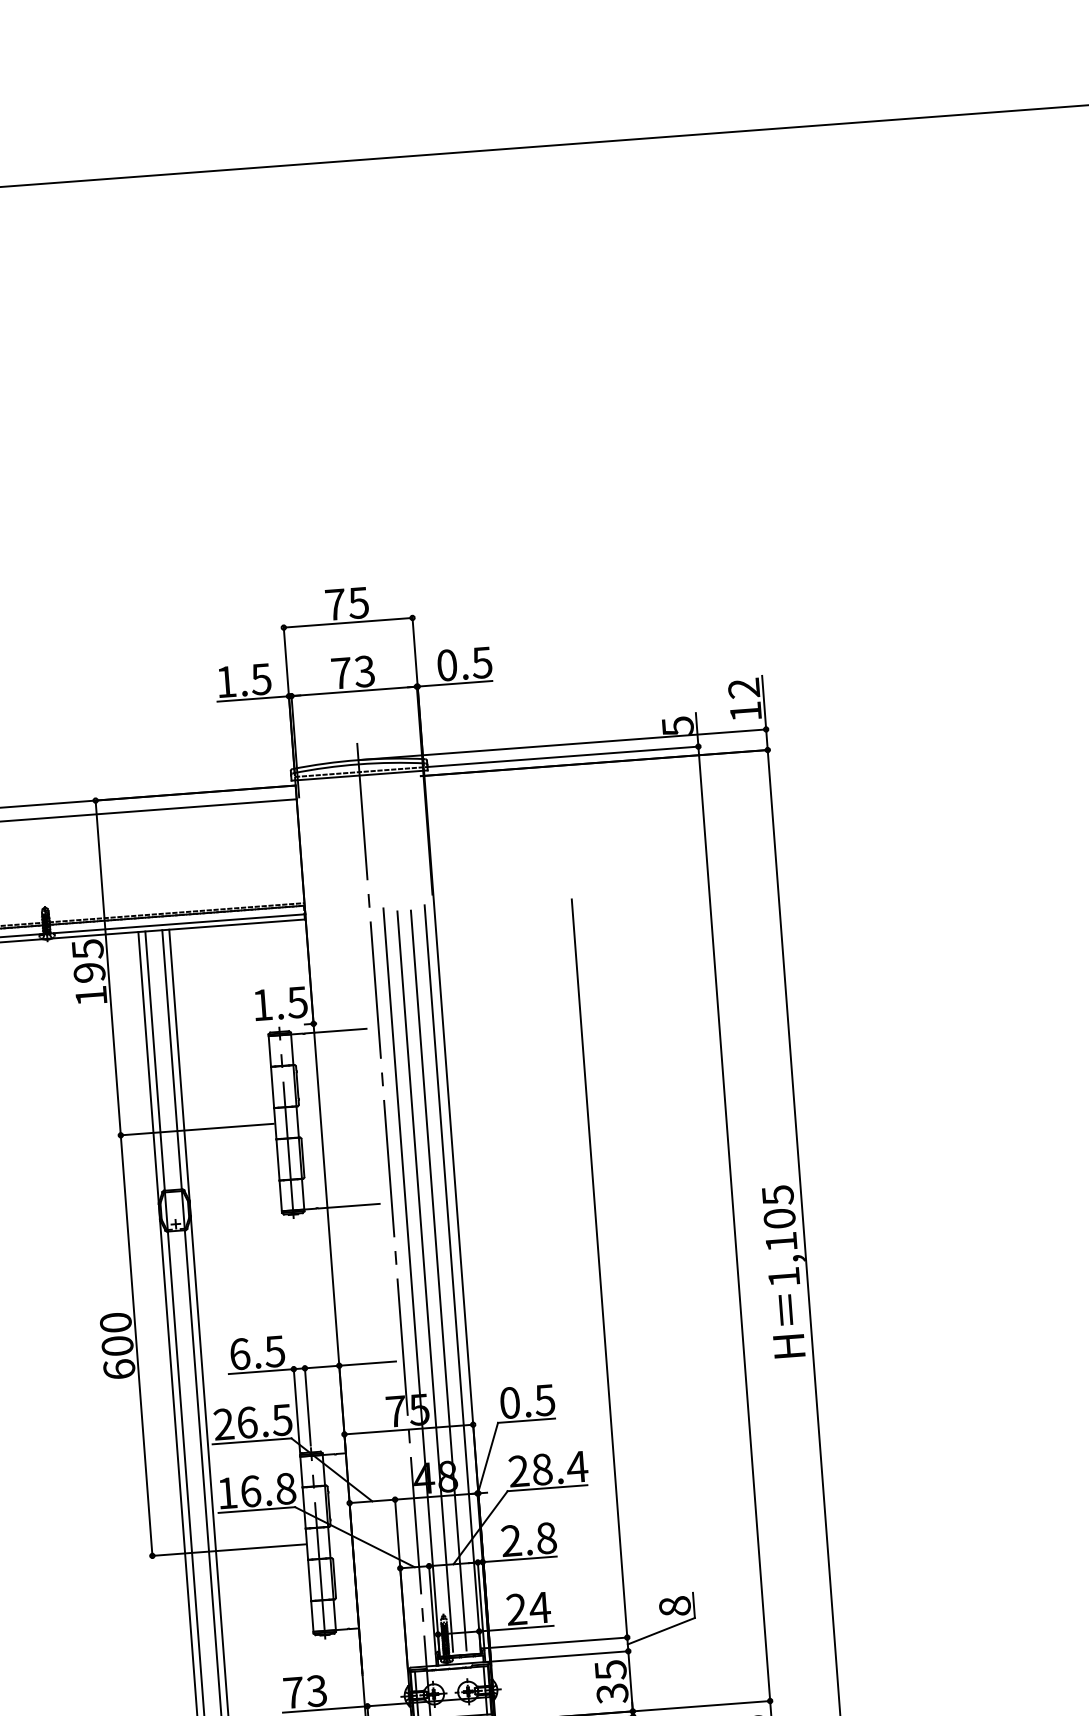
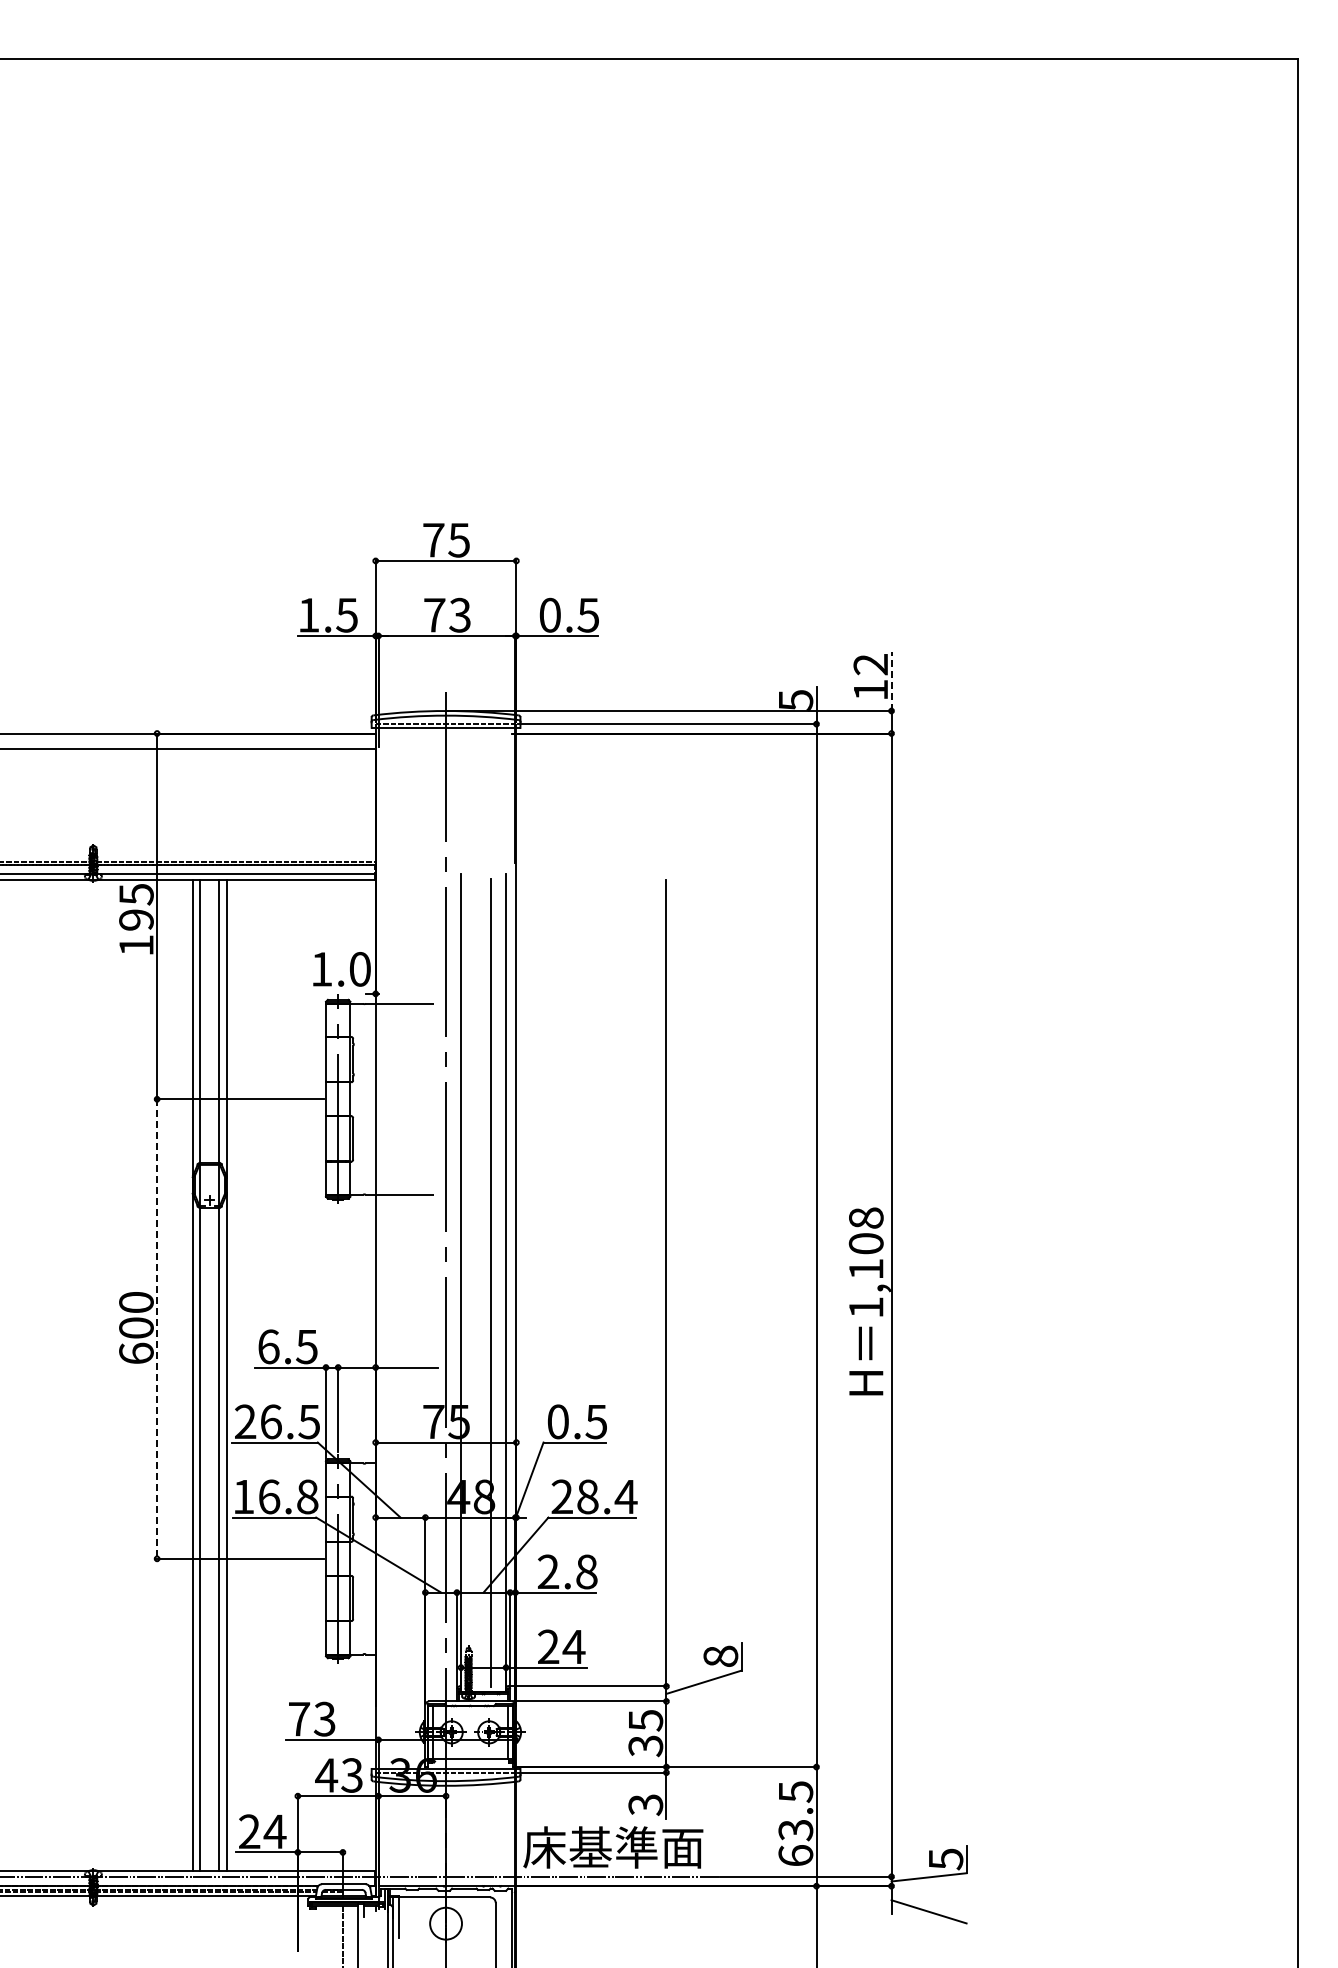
line: (764, 702) -> (891, 681), solid -> dashed
text: (297, 1002) -> (359, 969), 1.5 -> 1.0
text: (778, 1195) -> (866, 1218), 1,105 -> 1,108
line: (425, 1281) -> (476, 1282), removed
line: (136, 1345) -> (157, 1329), solid -> dashed

